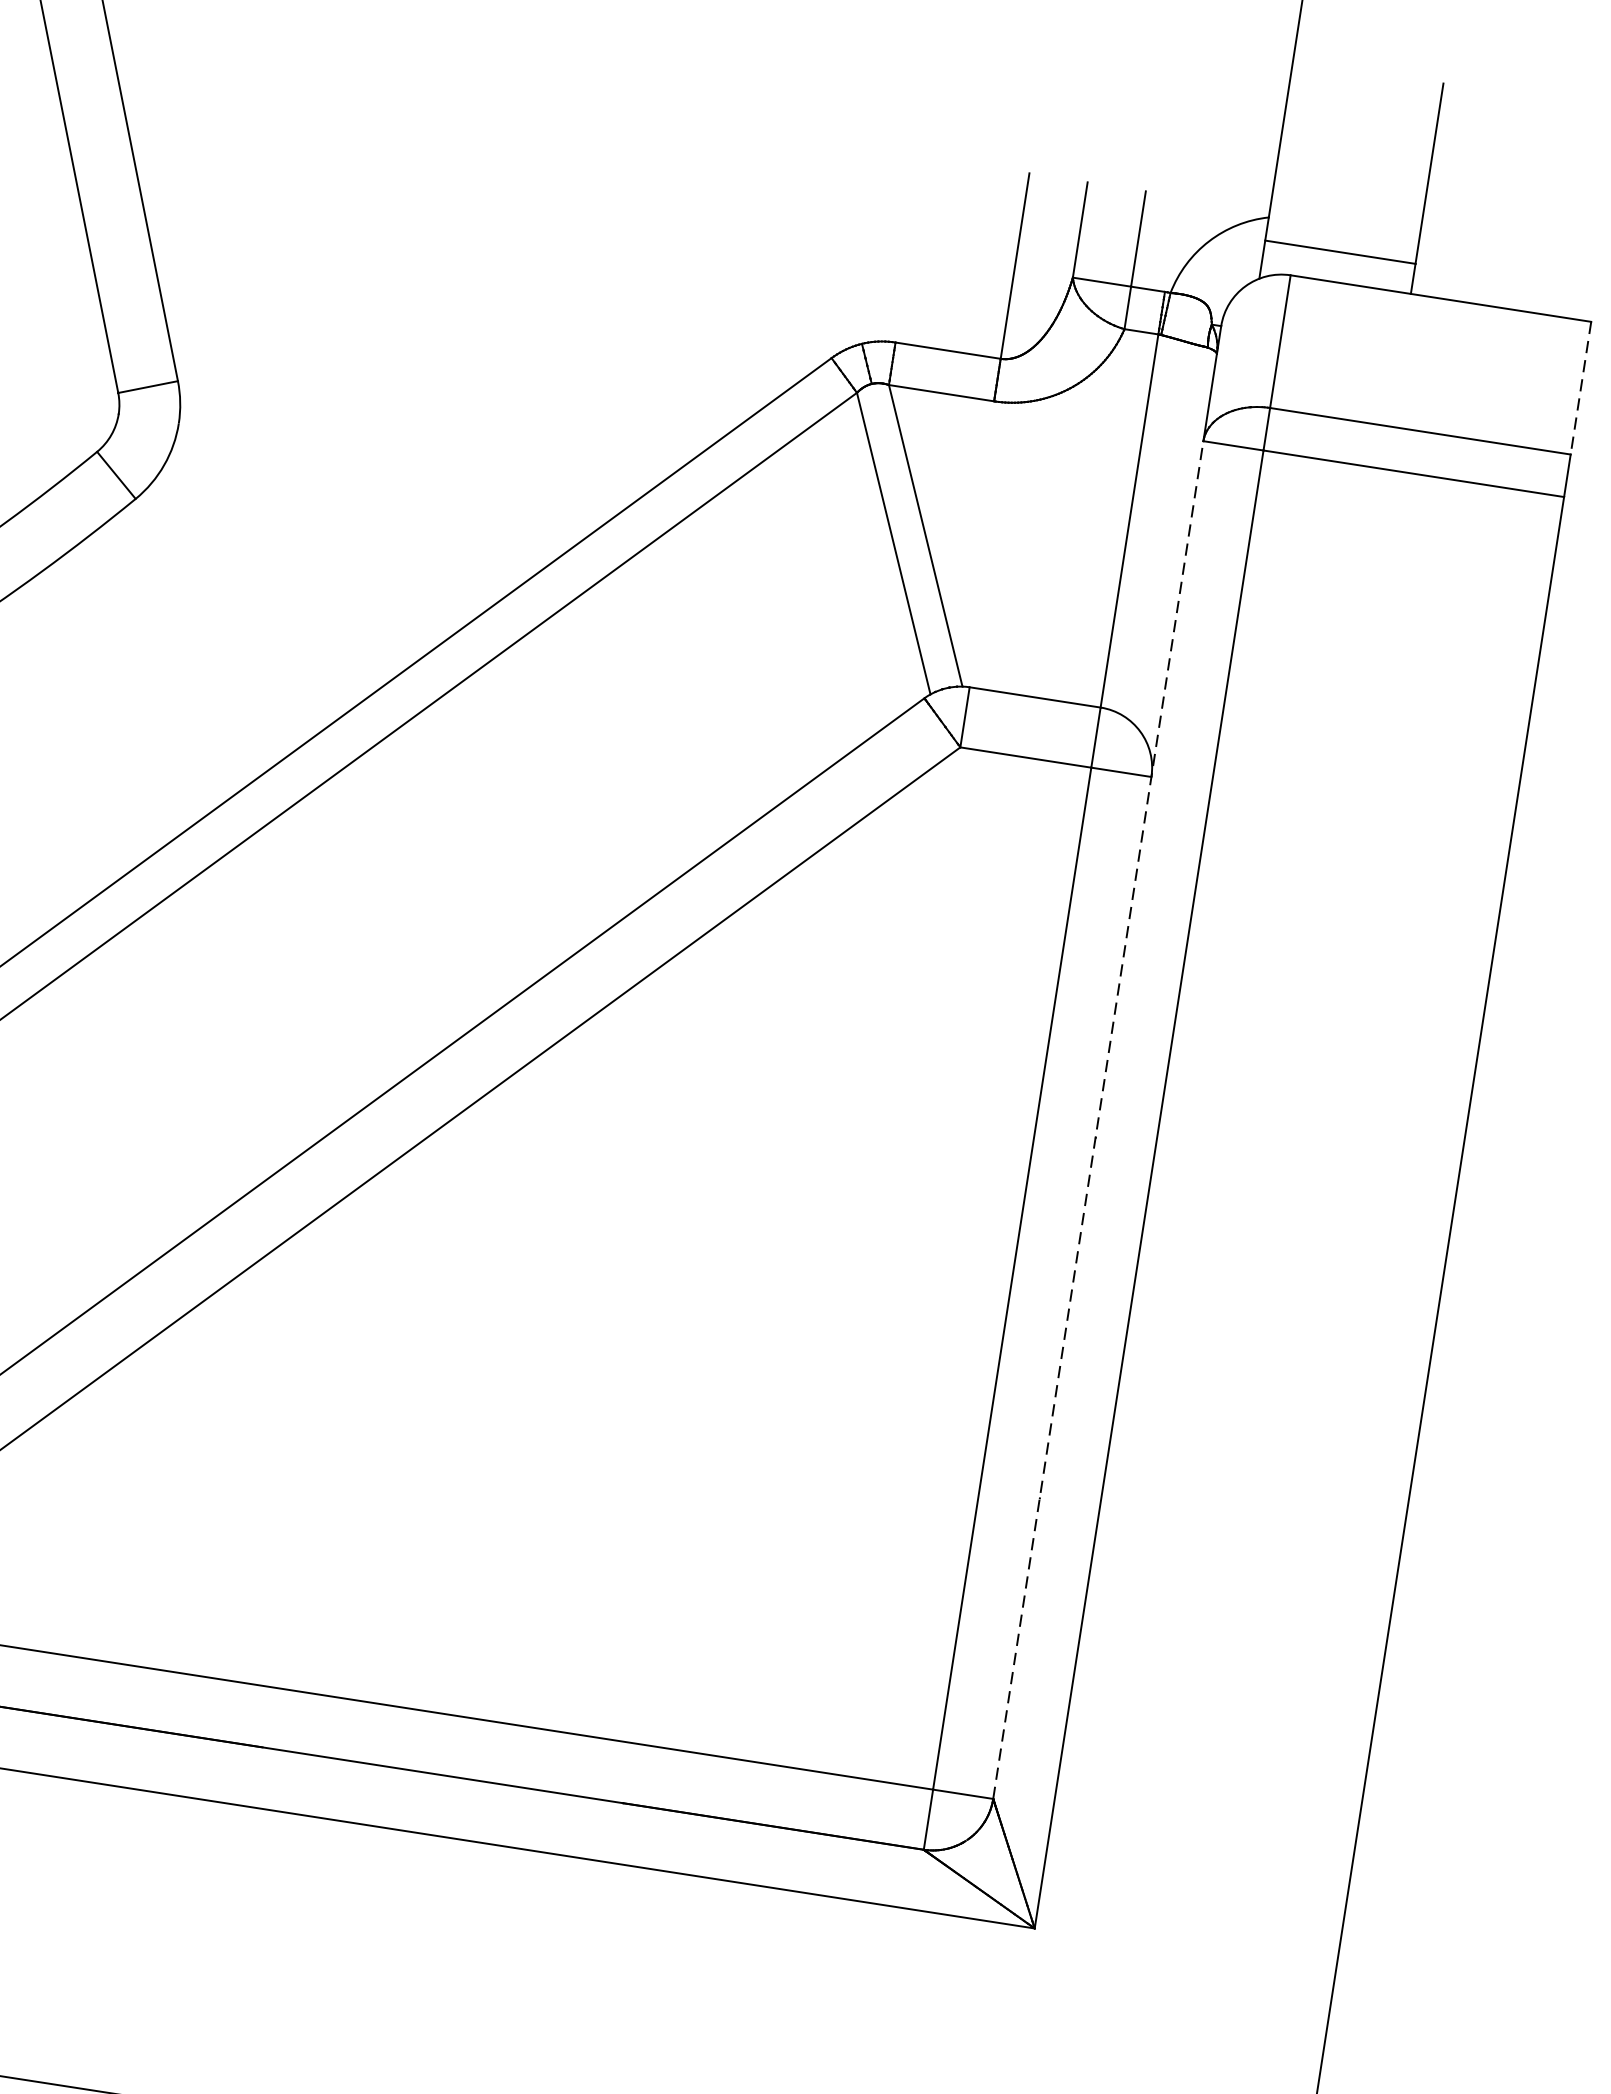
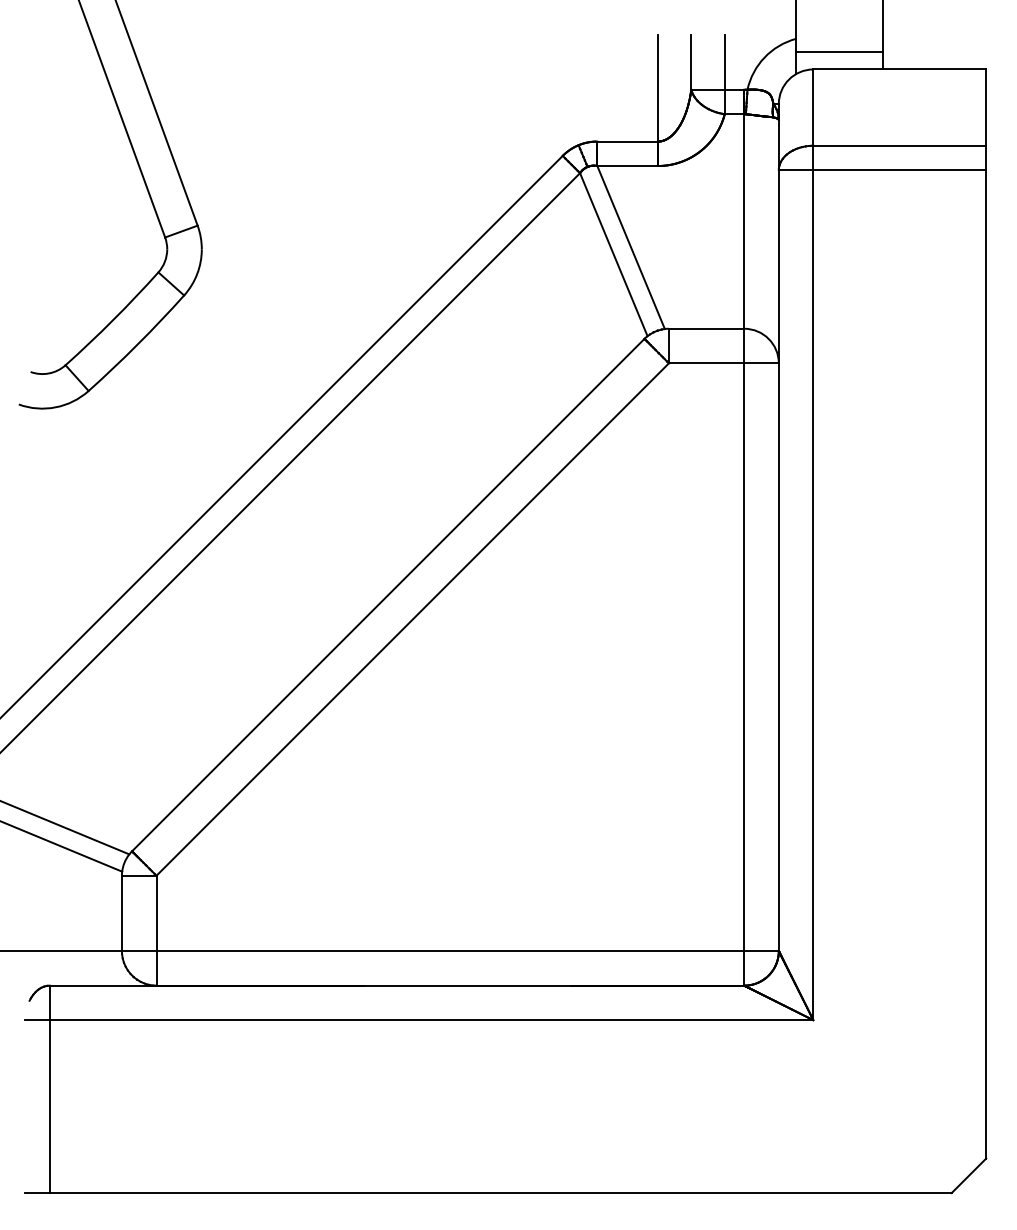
line: (1581, 389) -> (986, 108), dashed -> solid
line: (1097, 1119) -> (778, 560), dashed -> solid

